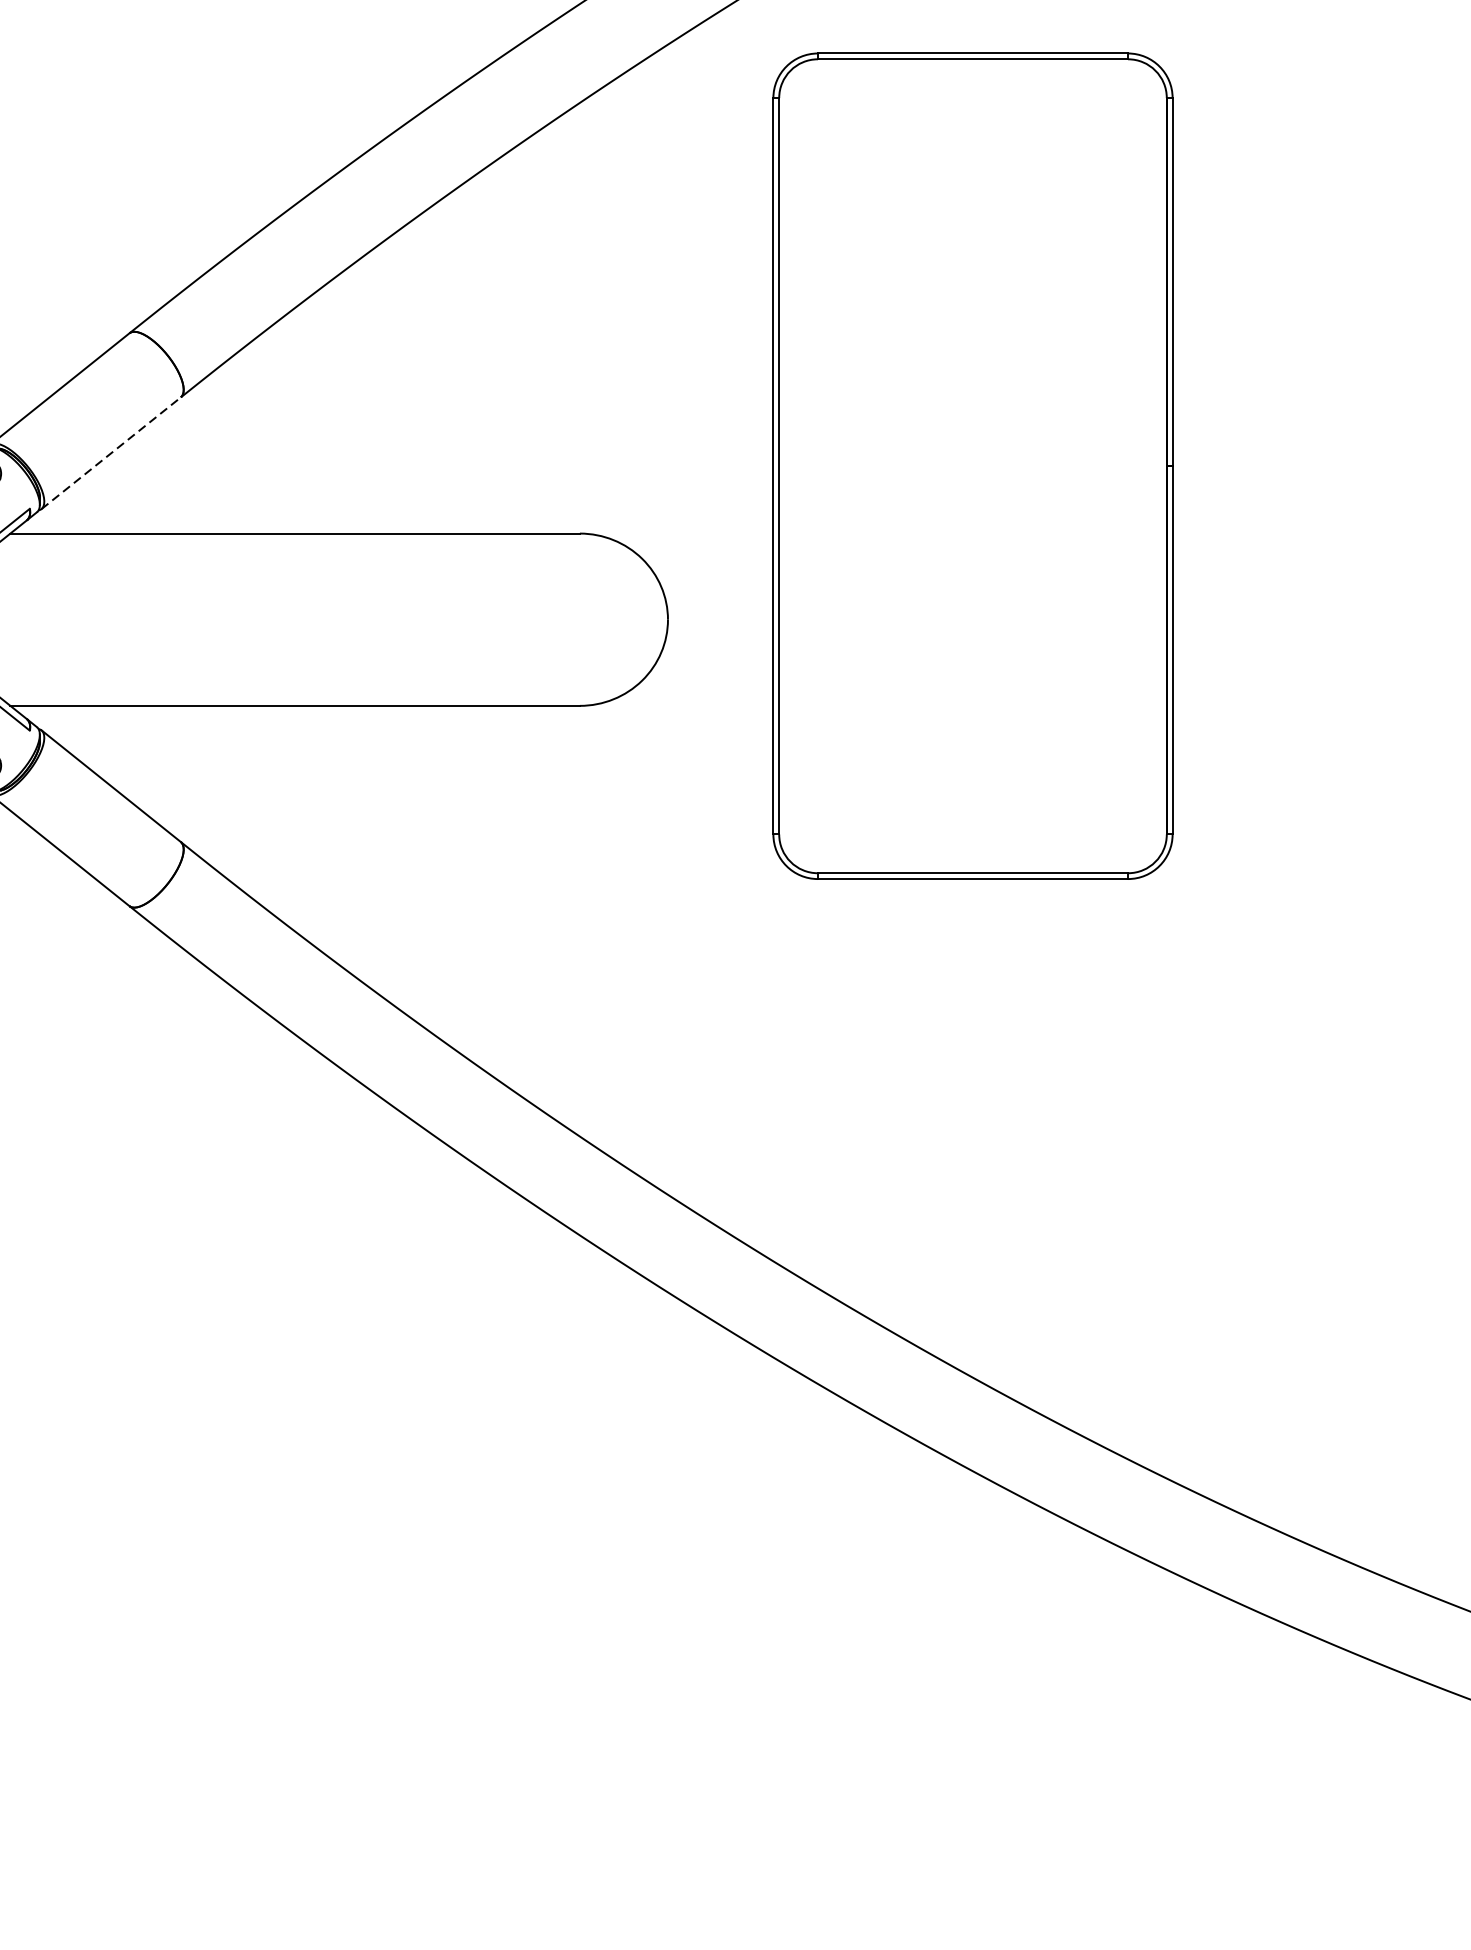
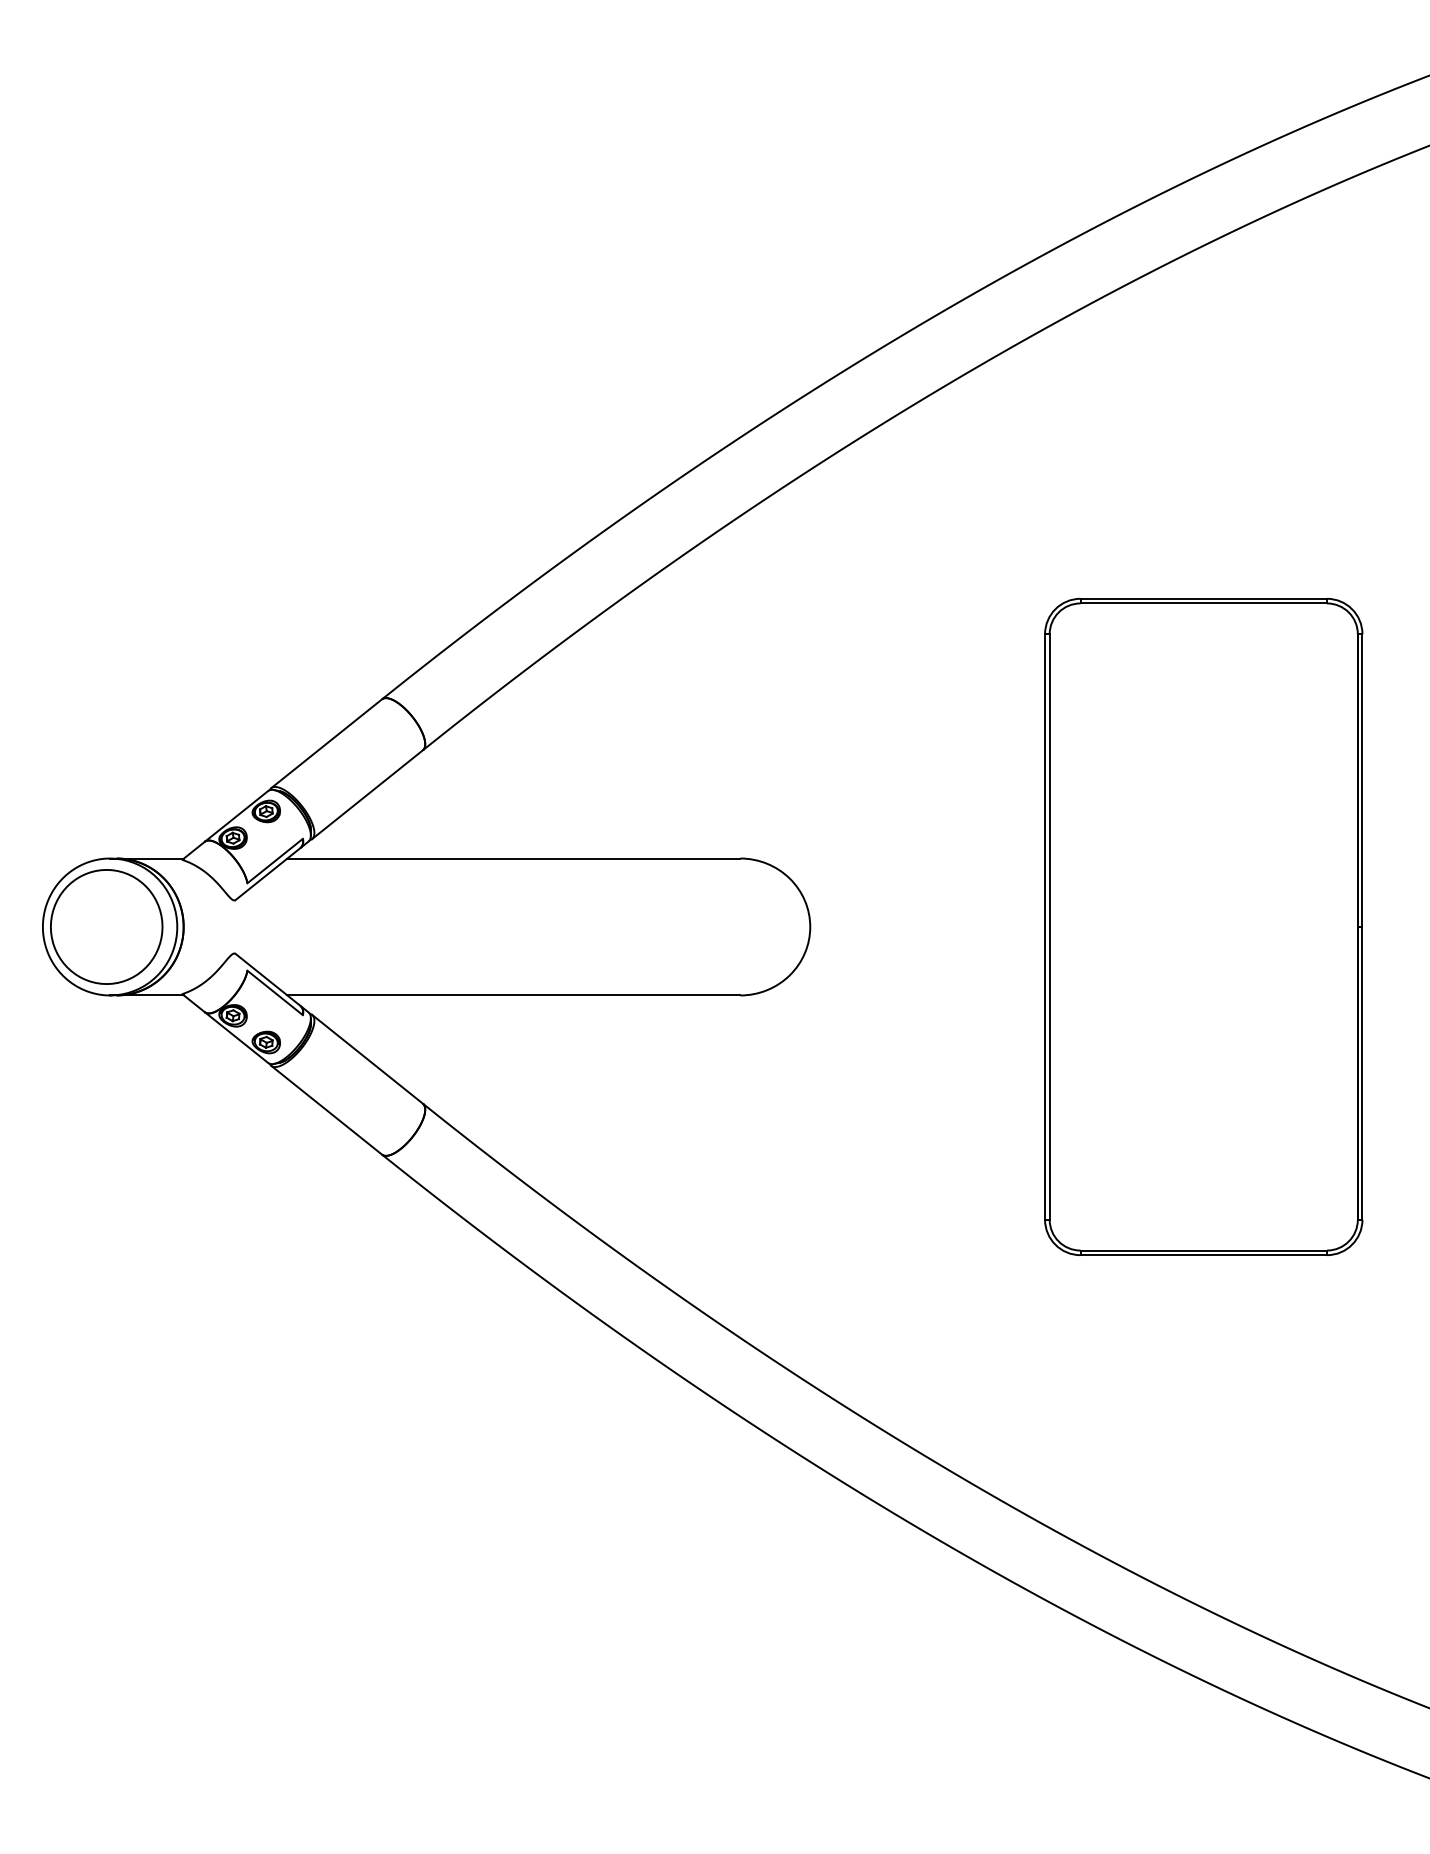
line: (111, 453) -> (367, 794), dashed -> solid
part: (972, 465) -> (1203, 926), moved

